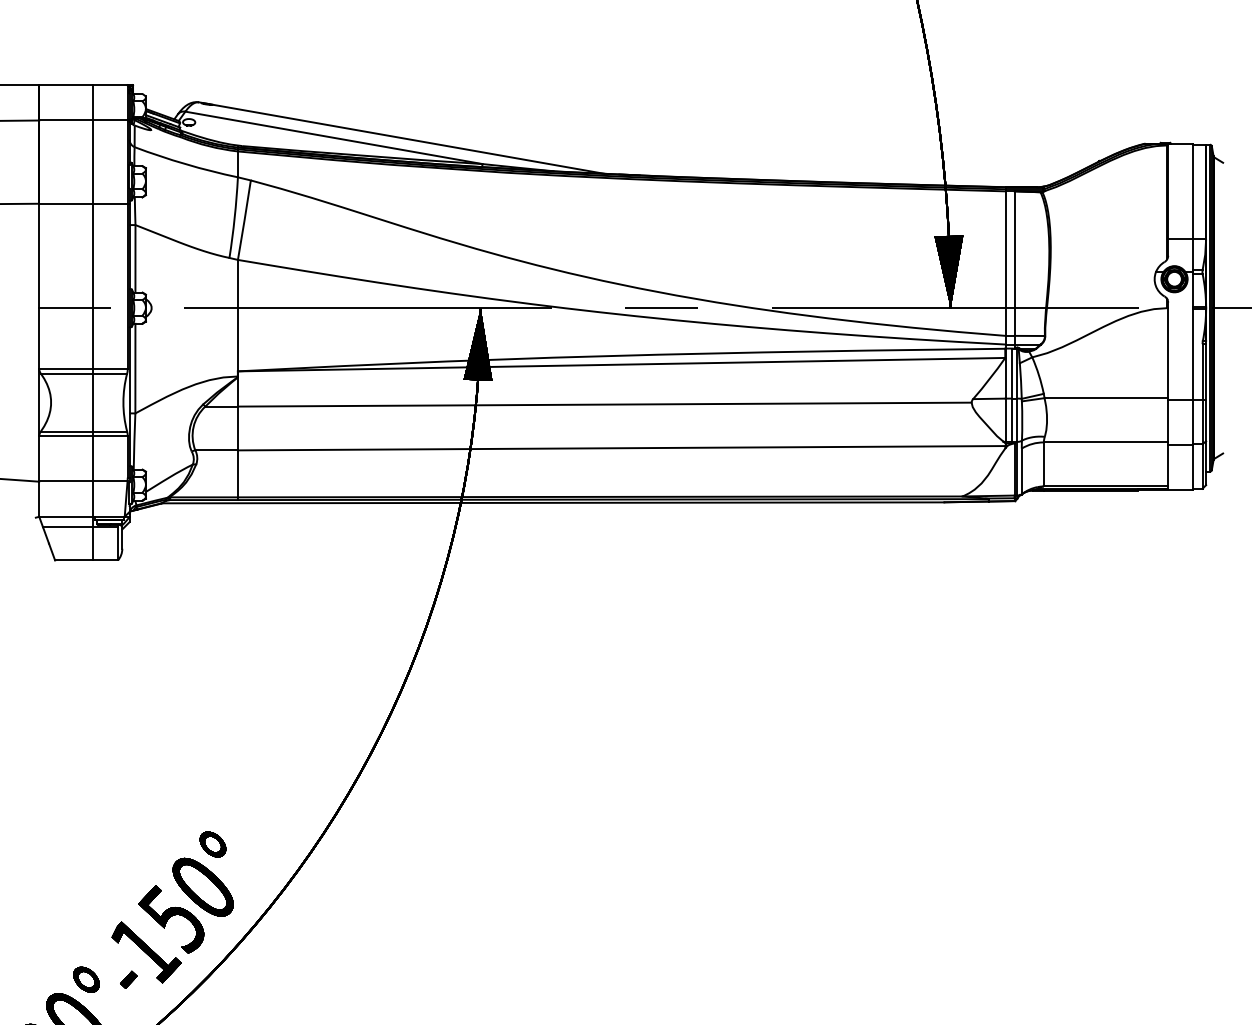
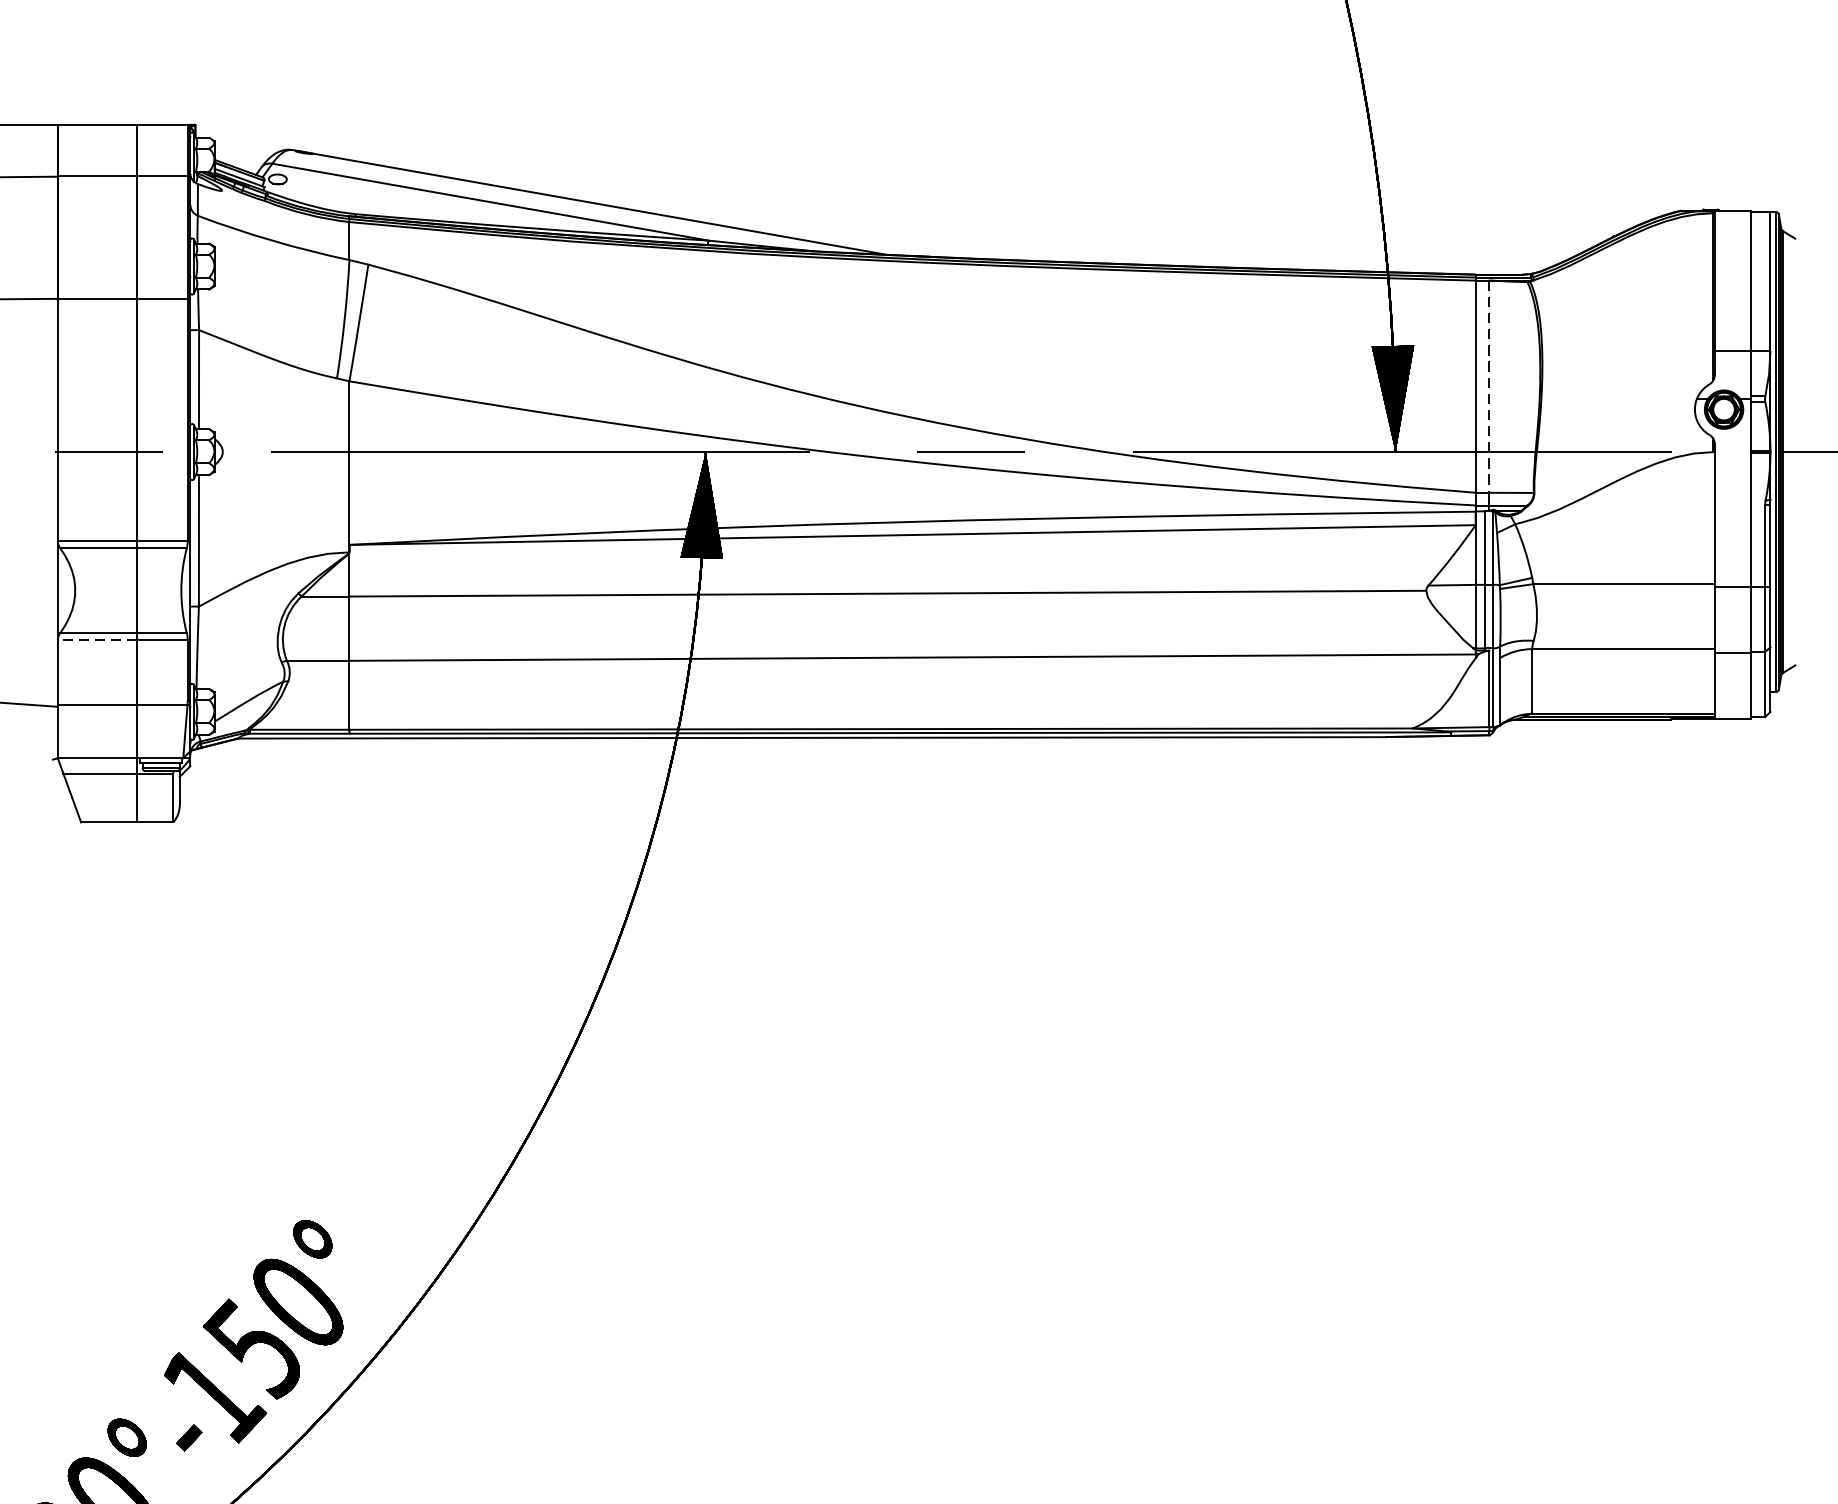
line: (1014, 264) -> (1489, 388), solid -> dashed
line: (65, 436) -> (96, 640), solid -> dashed

